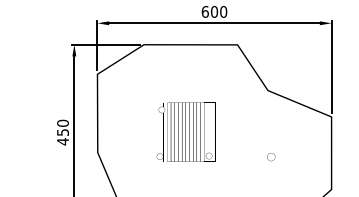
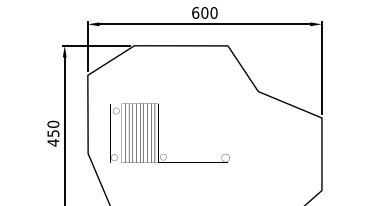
part: (204, 131) -> (158, 132), moved

